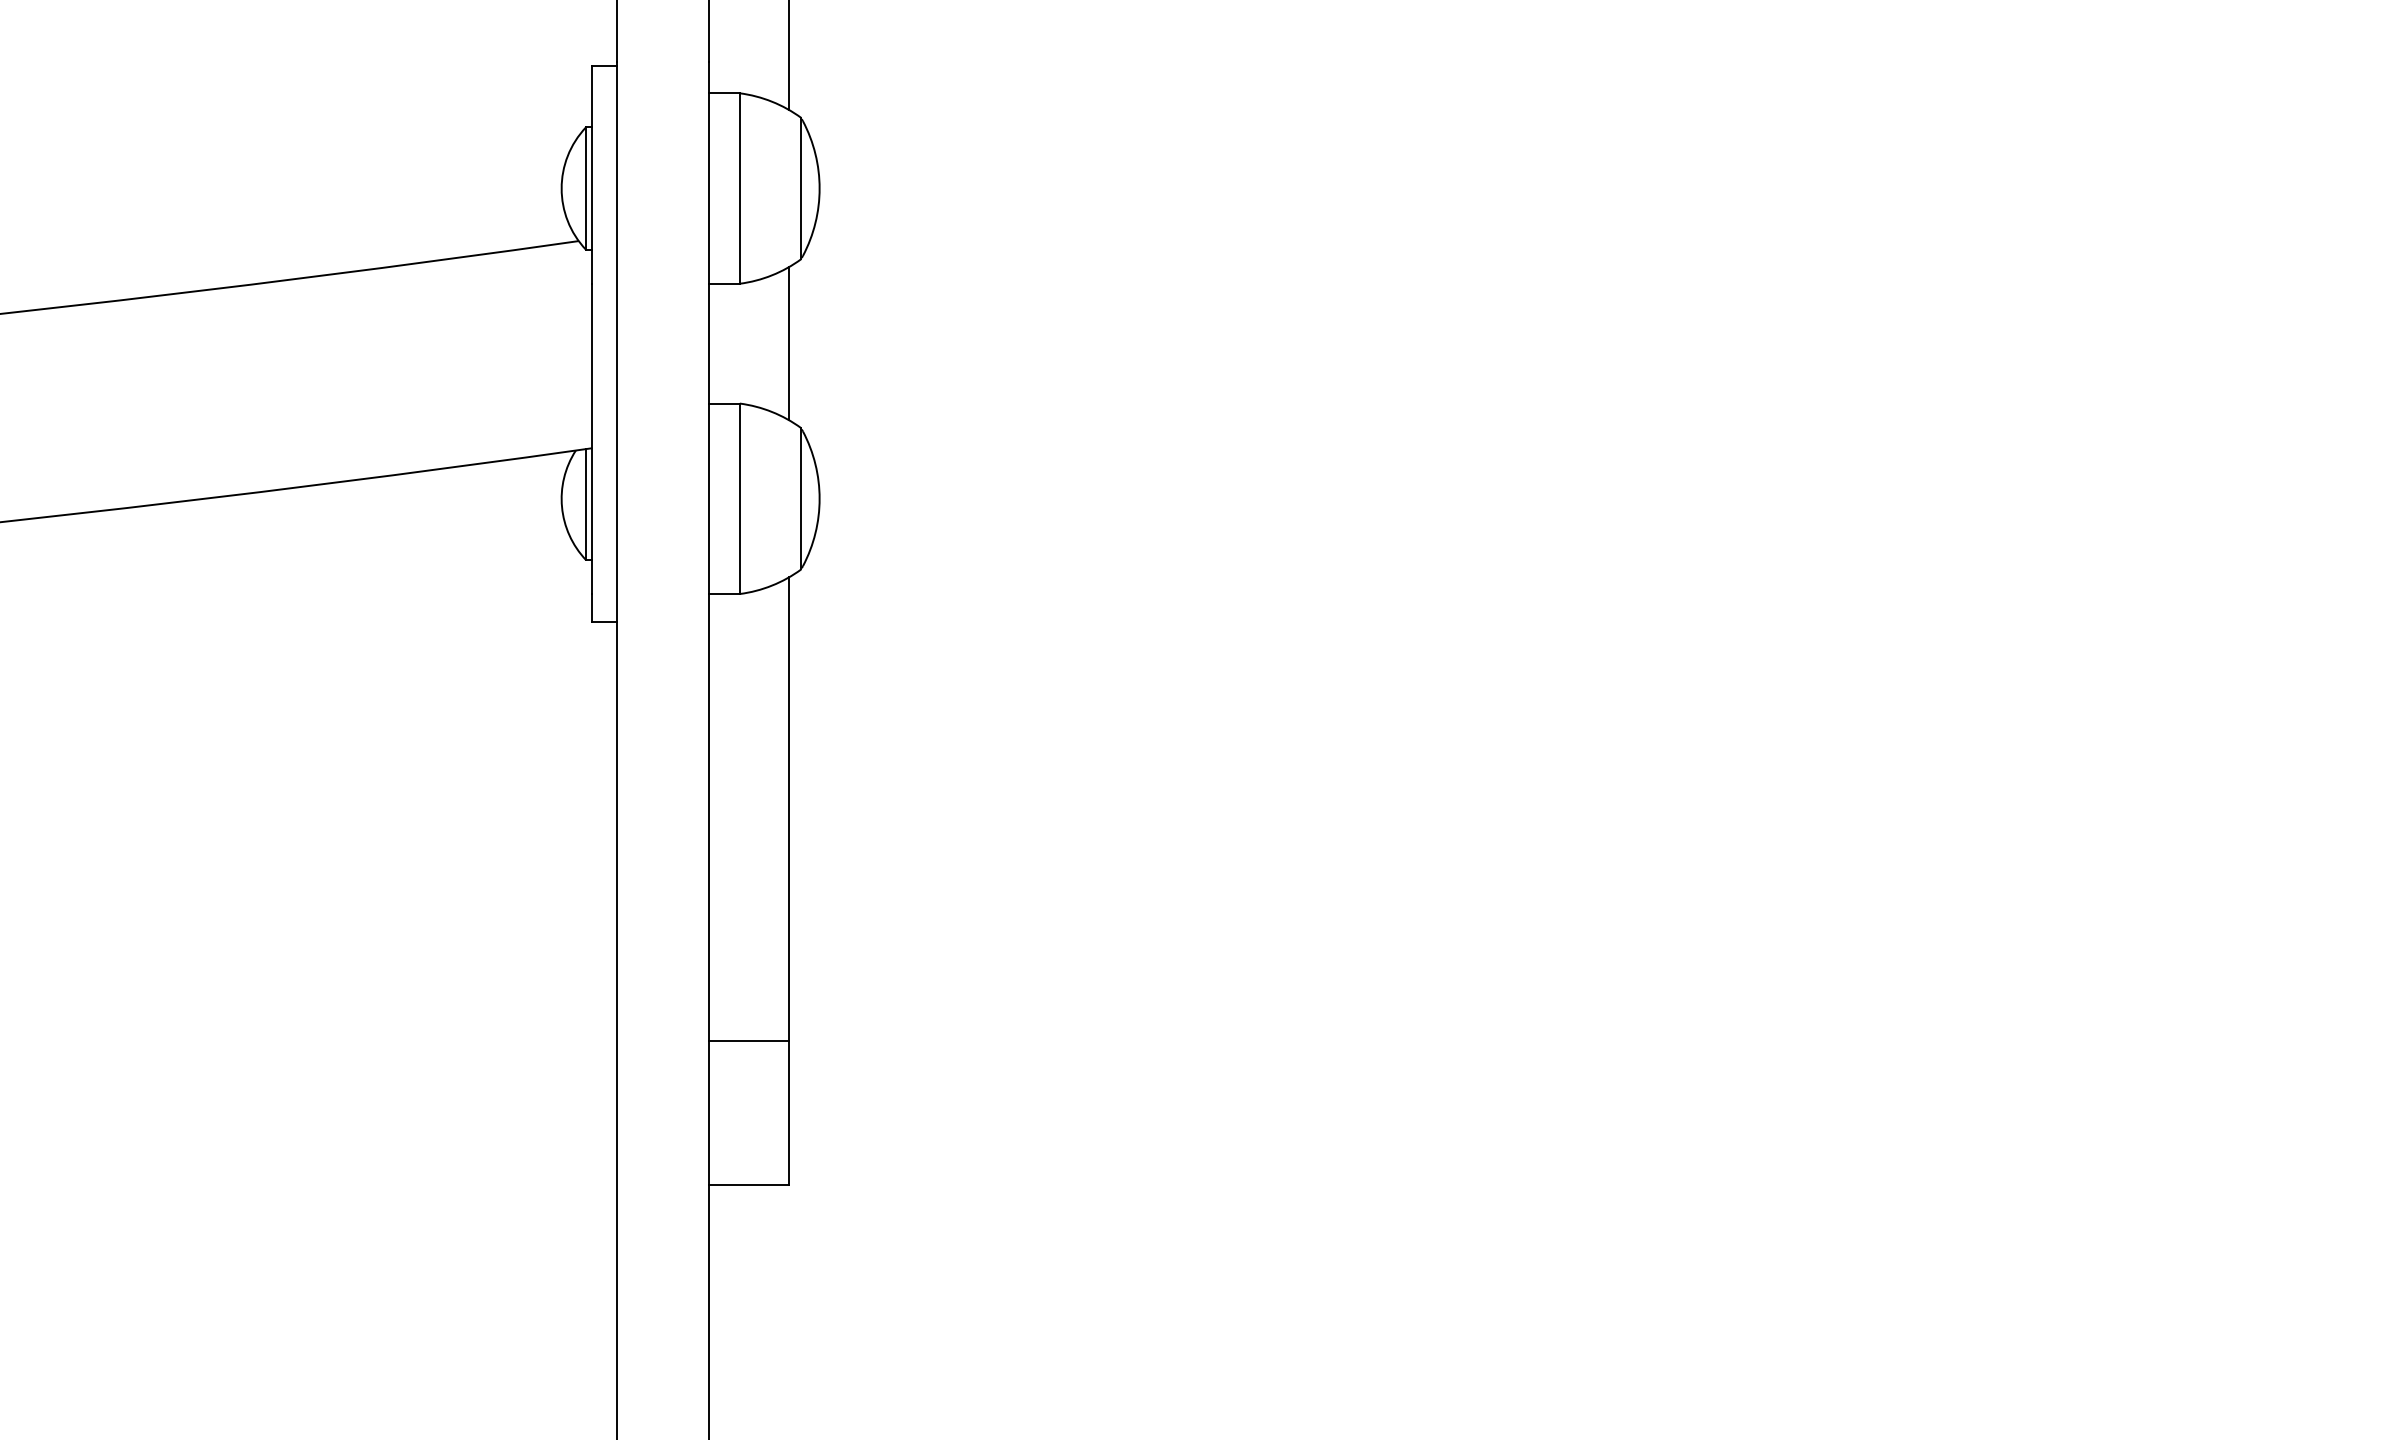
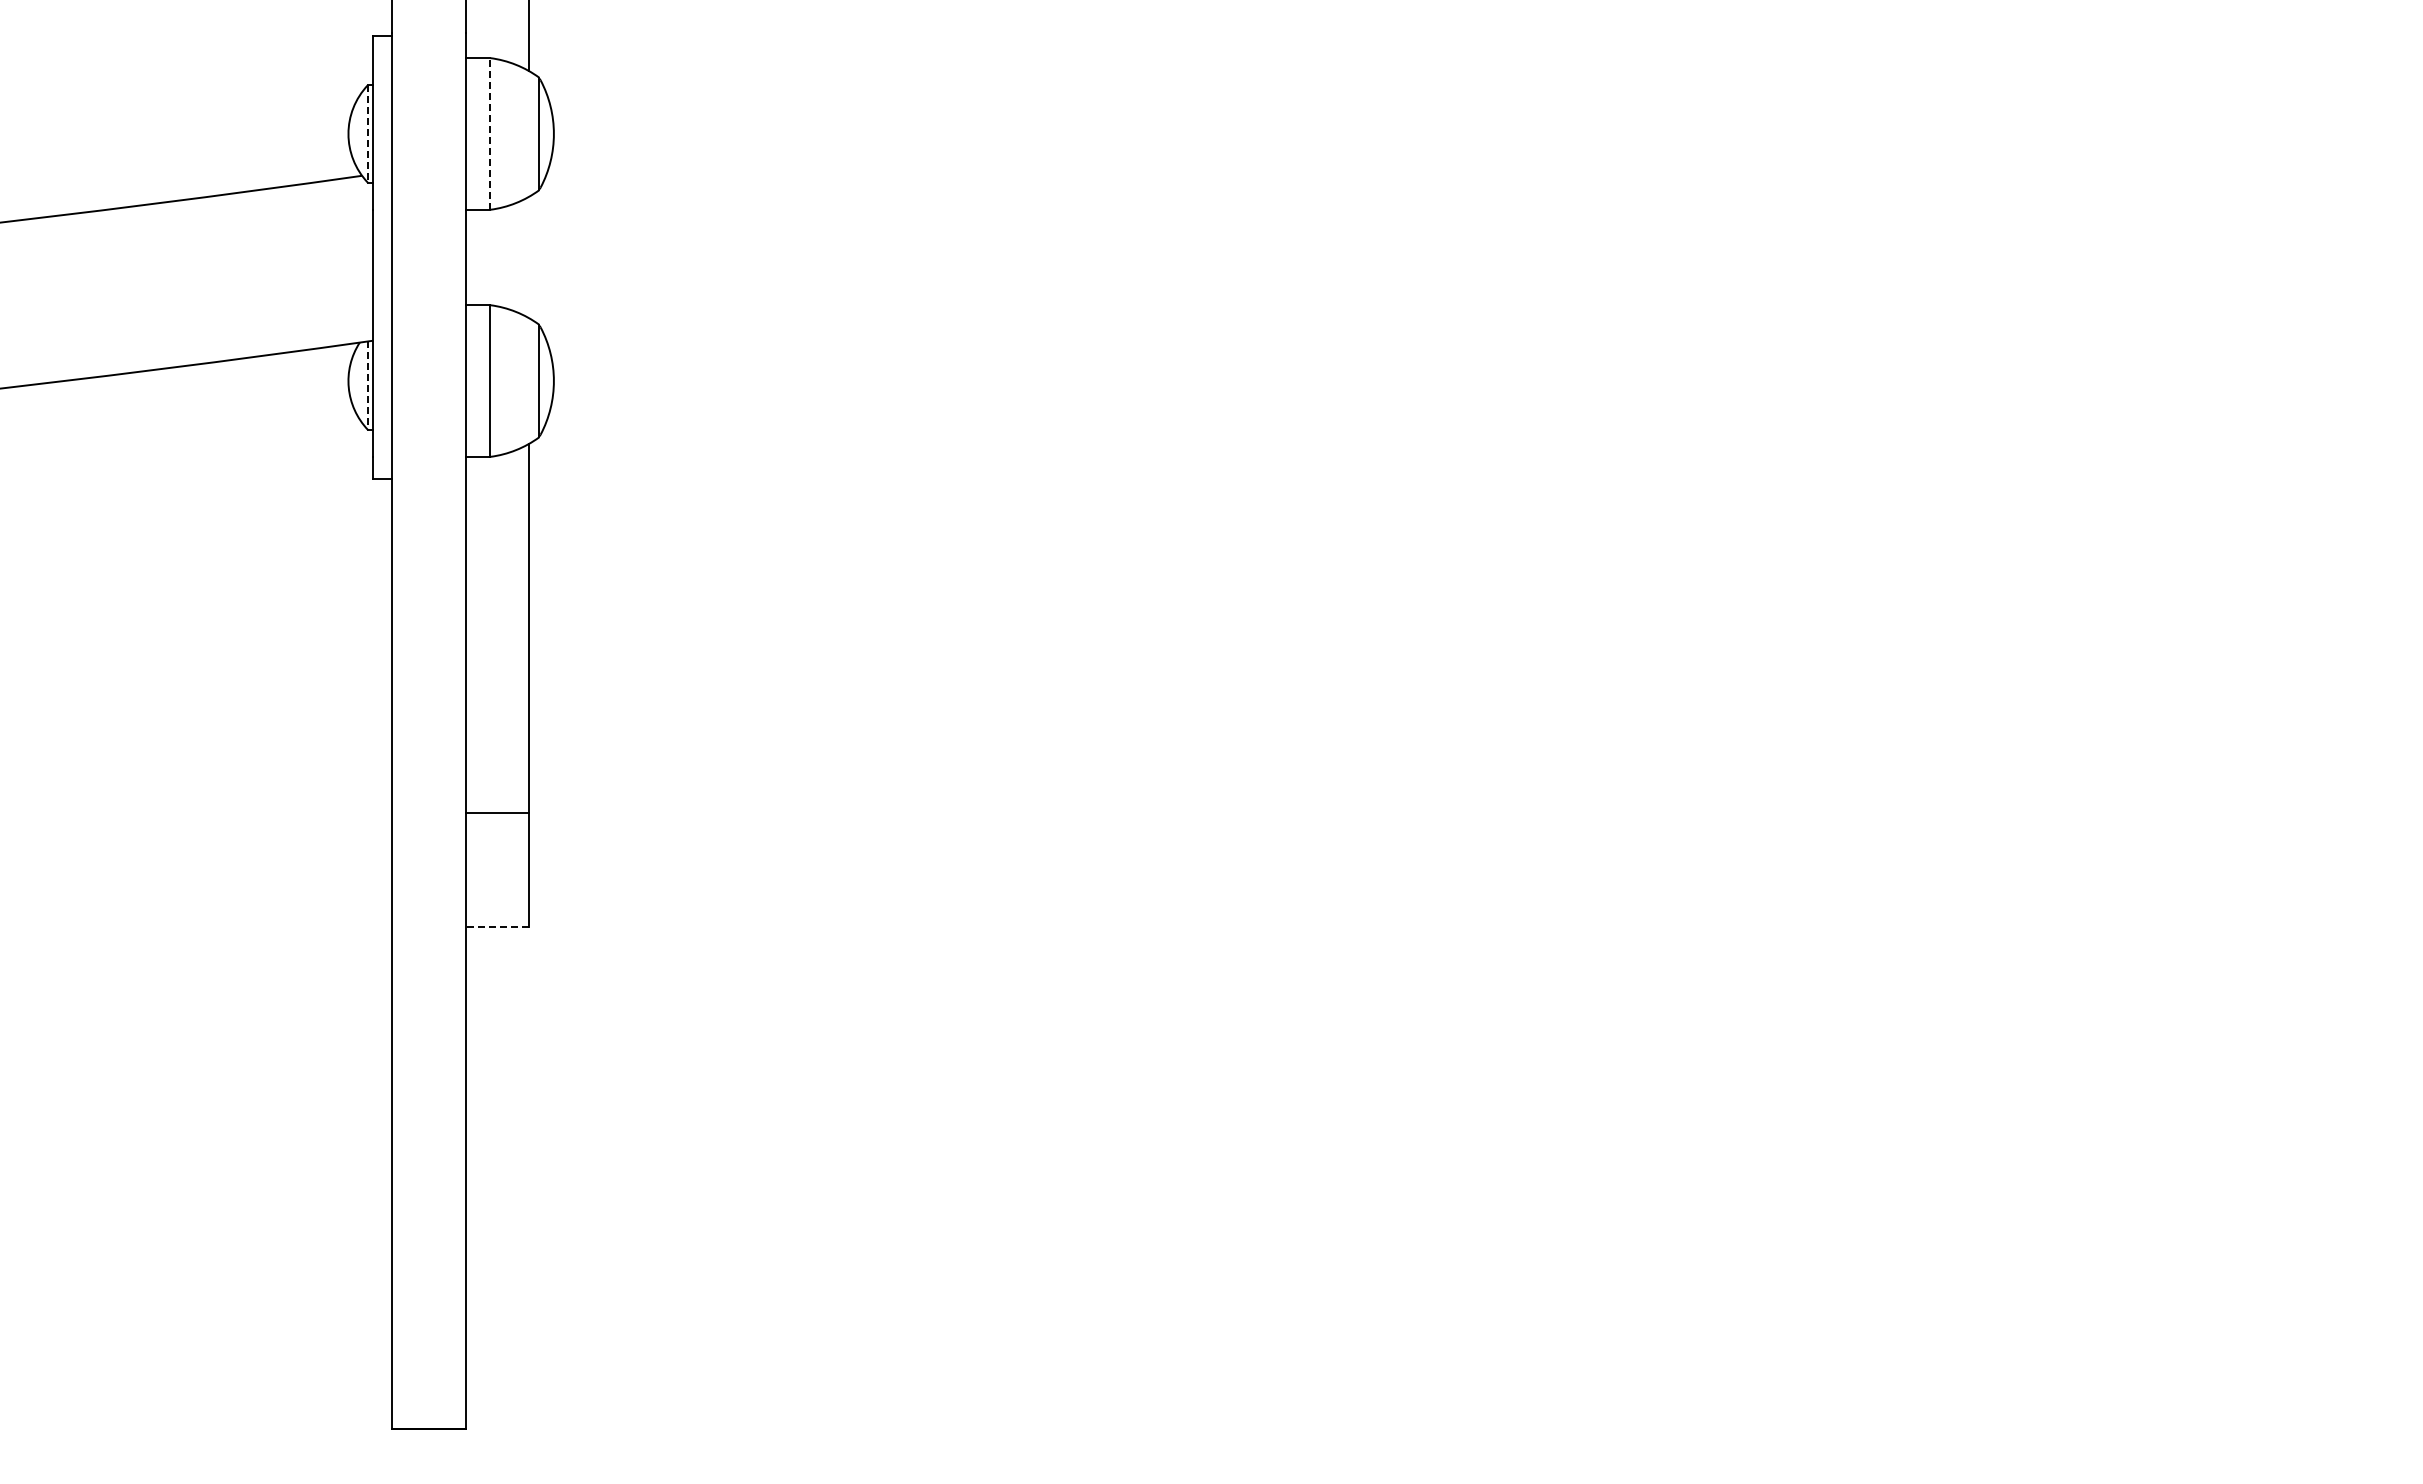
line: (586, 187) -> (368, 133), solid -> dashed
line: (739, 187) -> (490, 133), solid -> dashed
line: (788, 343) -> (529, 257), removed
line: (586, 505) -> (368, 386), solid -> dashed
line: (748, 1184) -> (497, 927), solid -> dashed

